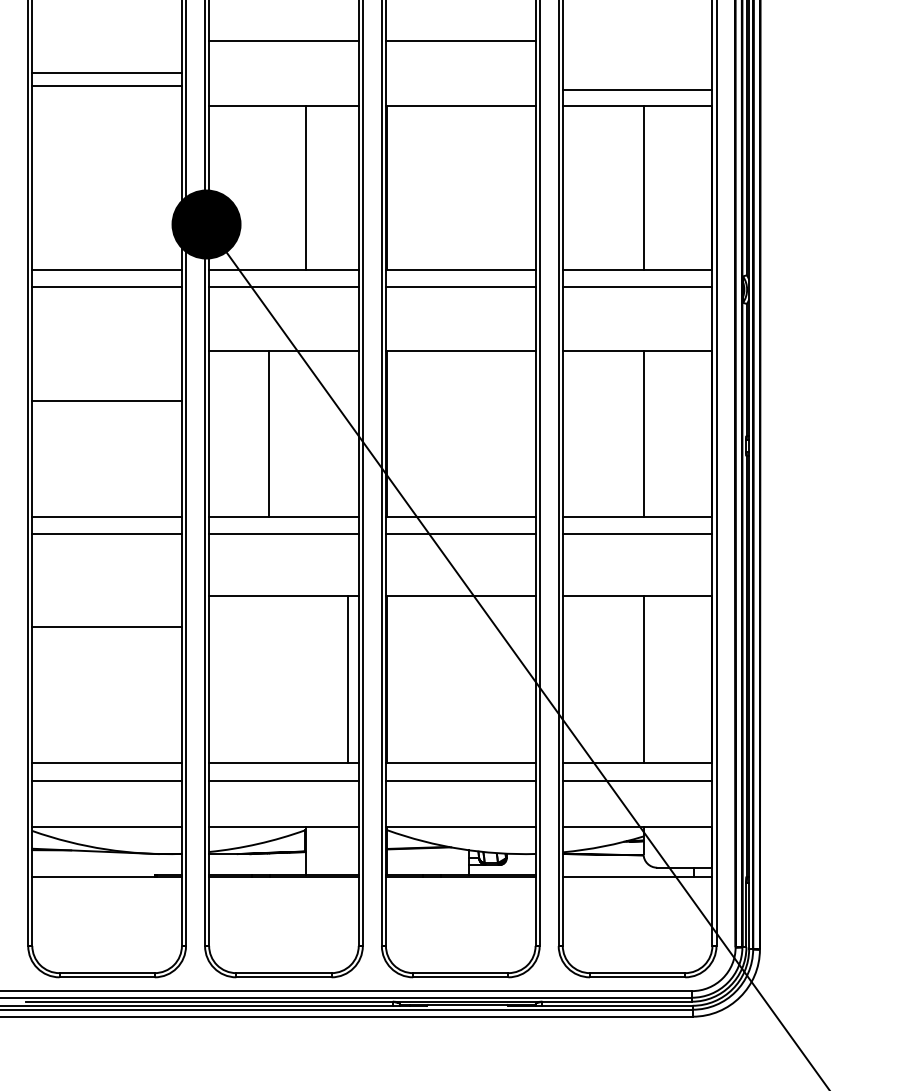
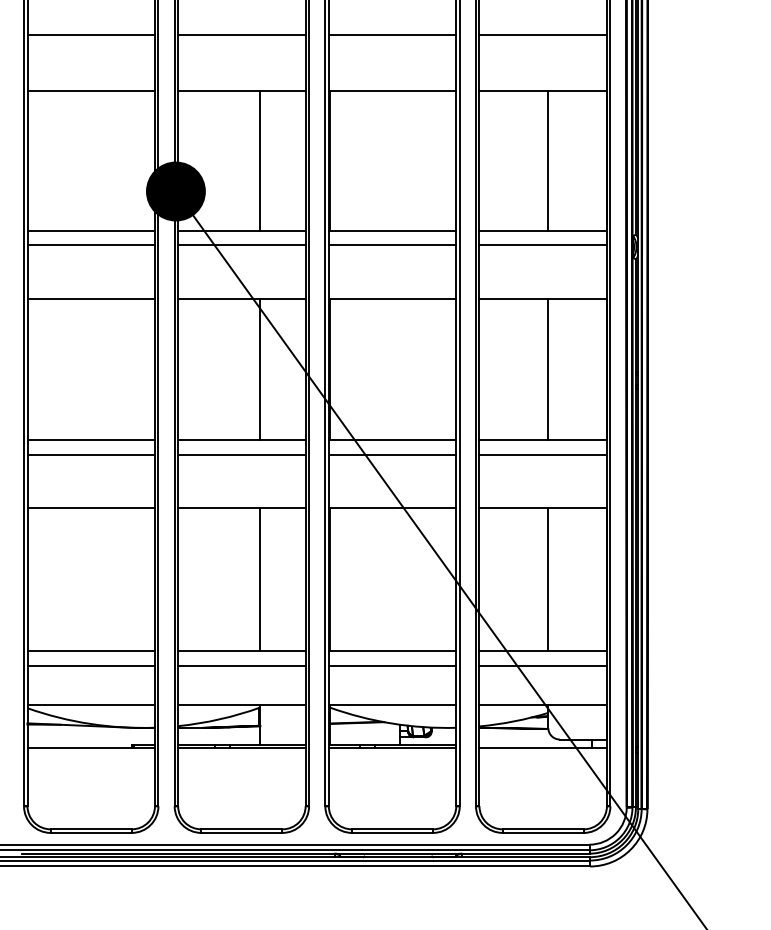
line: (106, 73) -> (90, 90), moved
line: (106, 85) -> (90, 34), moved
line: (637, 89) -> (543, 34), moved
line: (106, 400) -> (90, 298), moved
line: (268, 433) -> (260, 369), moved
line: (106, 626) -> (90, 507), moved
line: (347, 679) -> (260, 579), moved

